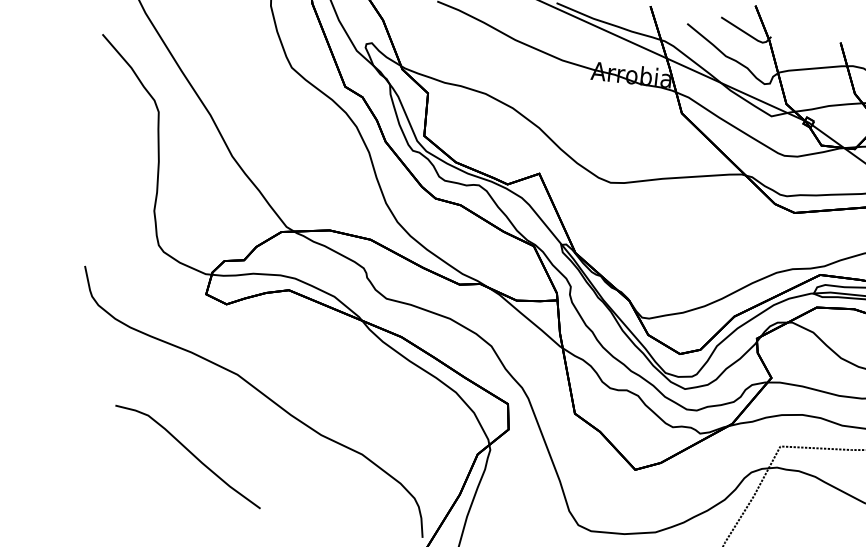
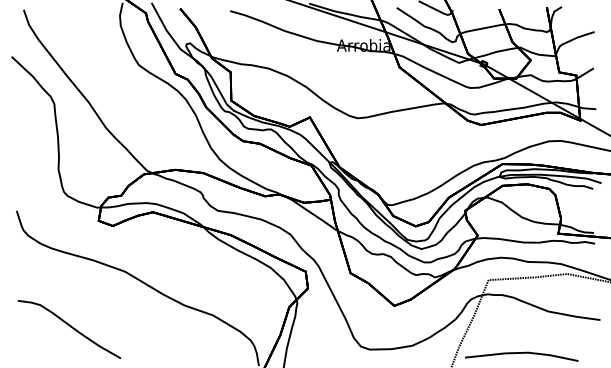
curve: (189, 454) -> (70, 327), moved

